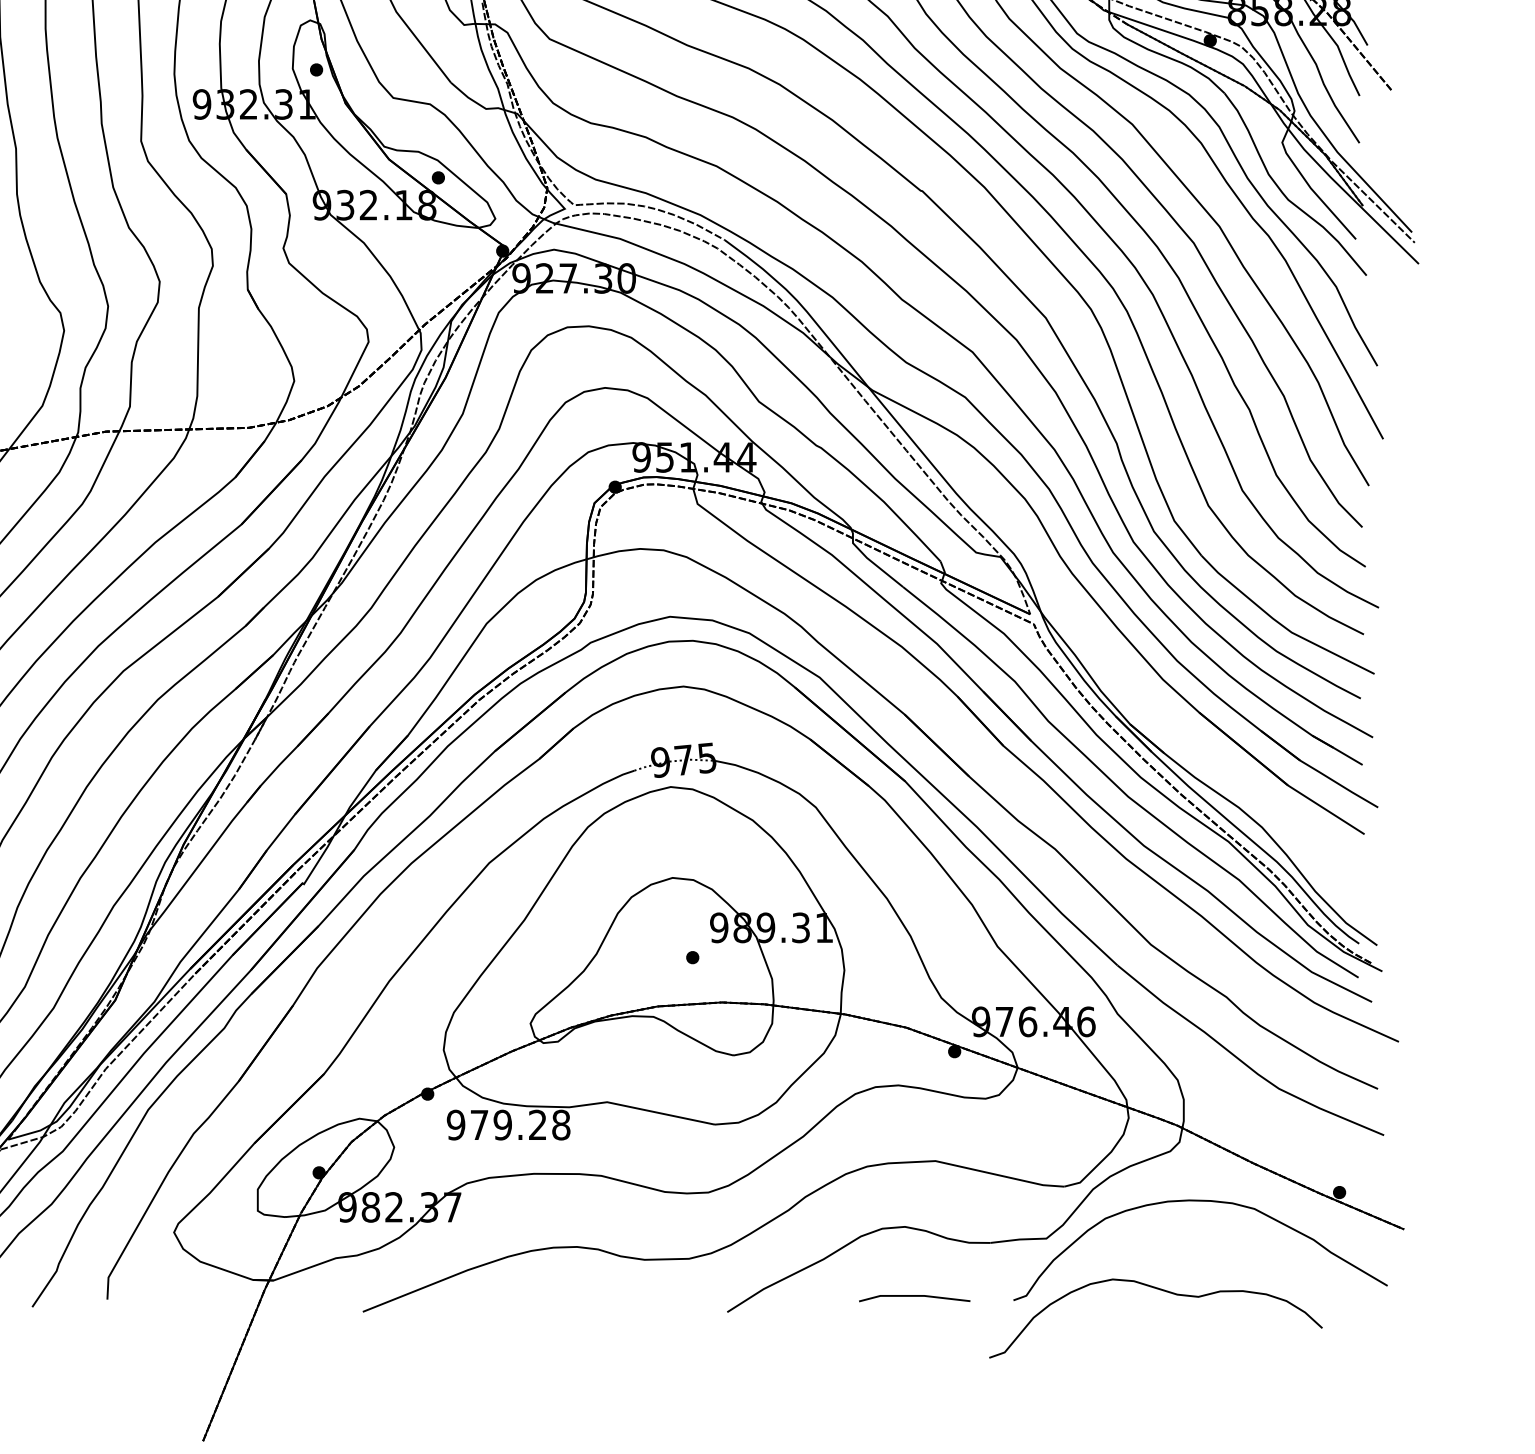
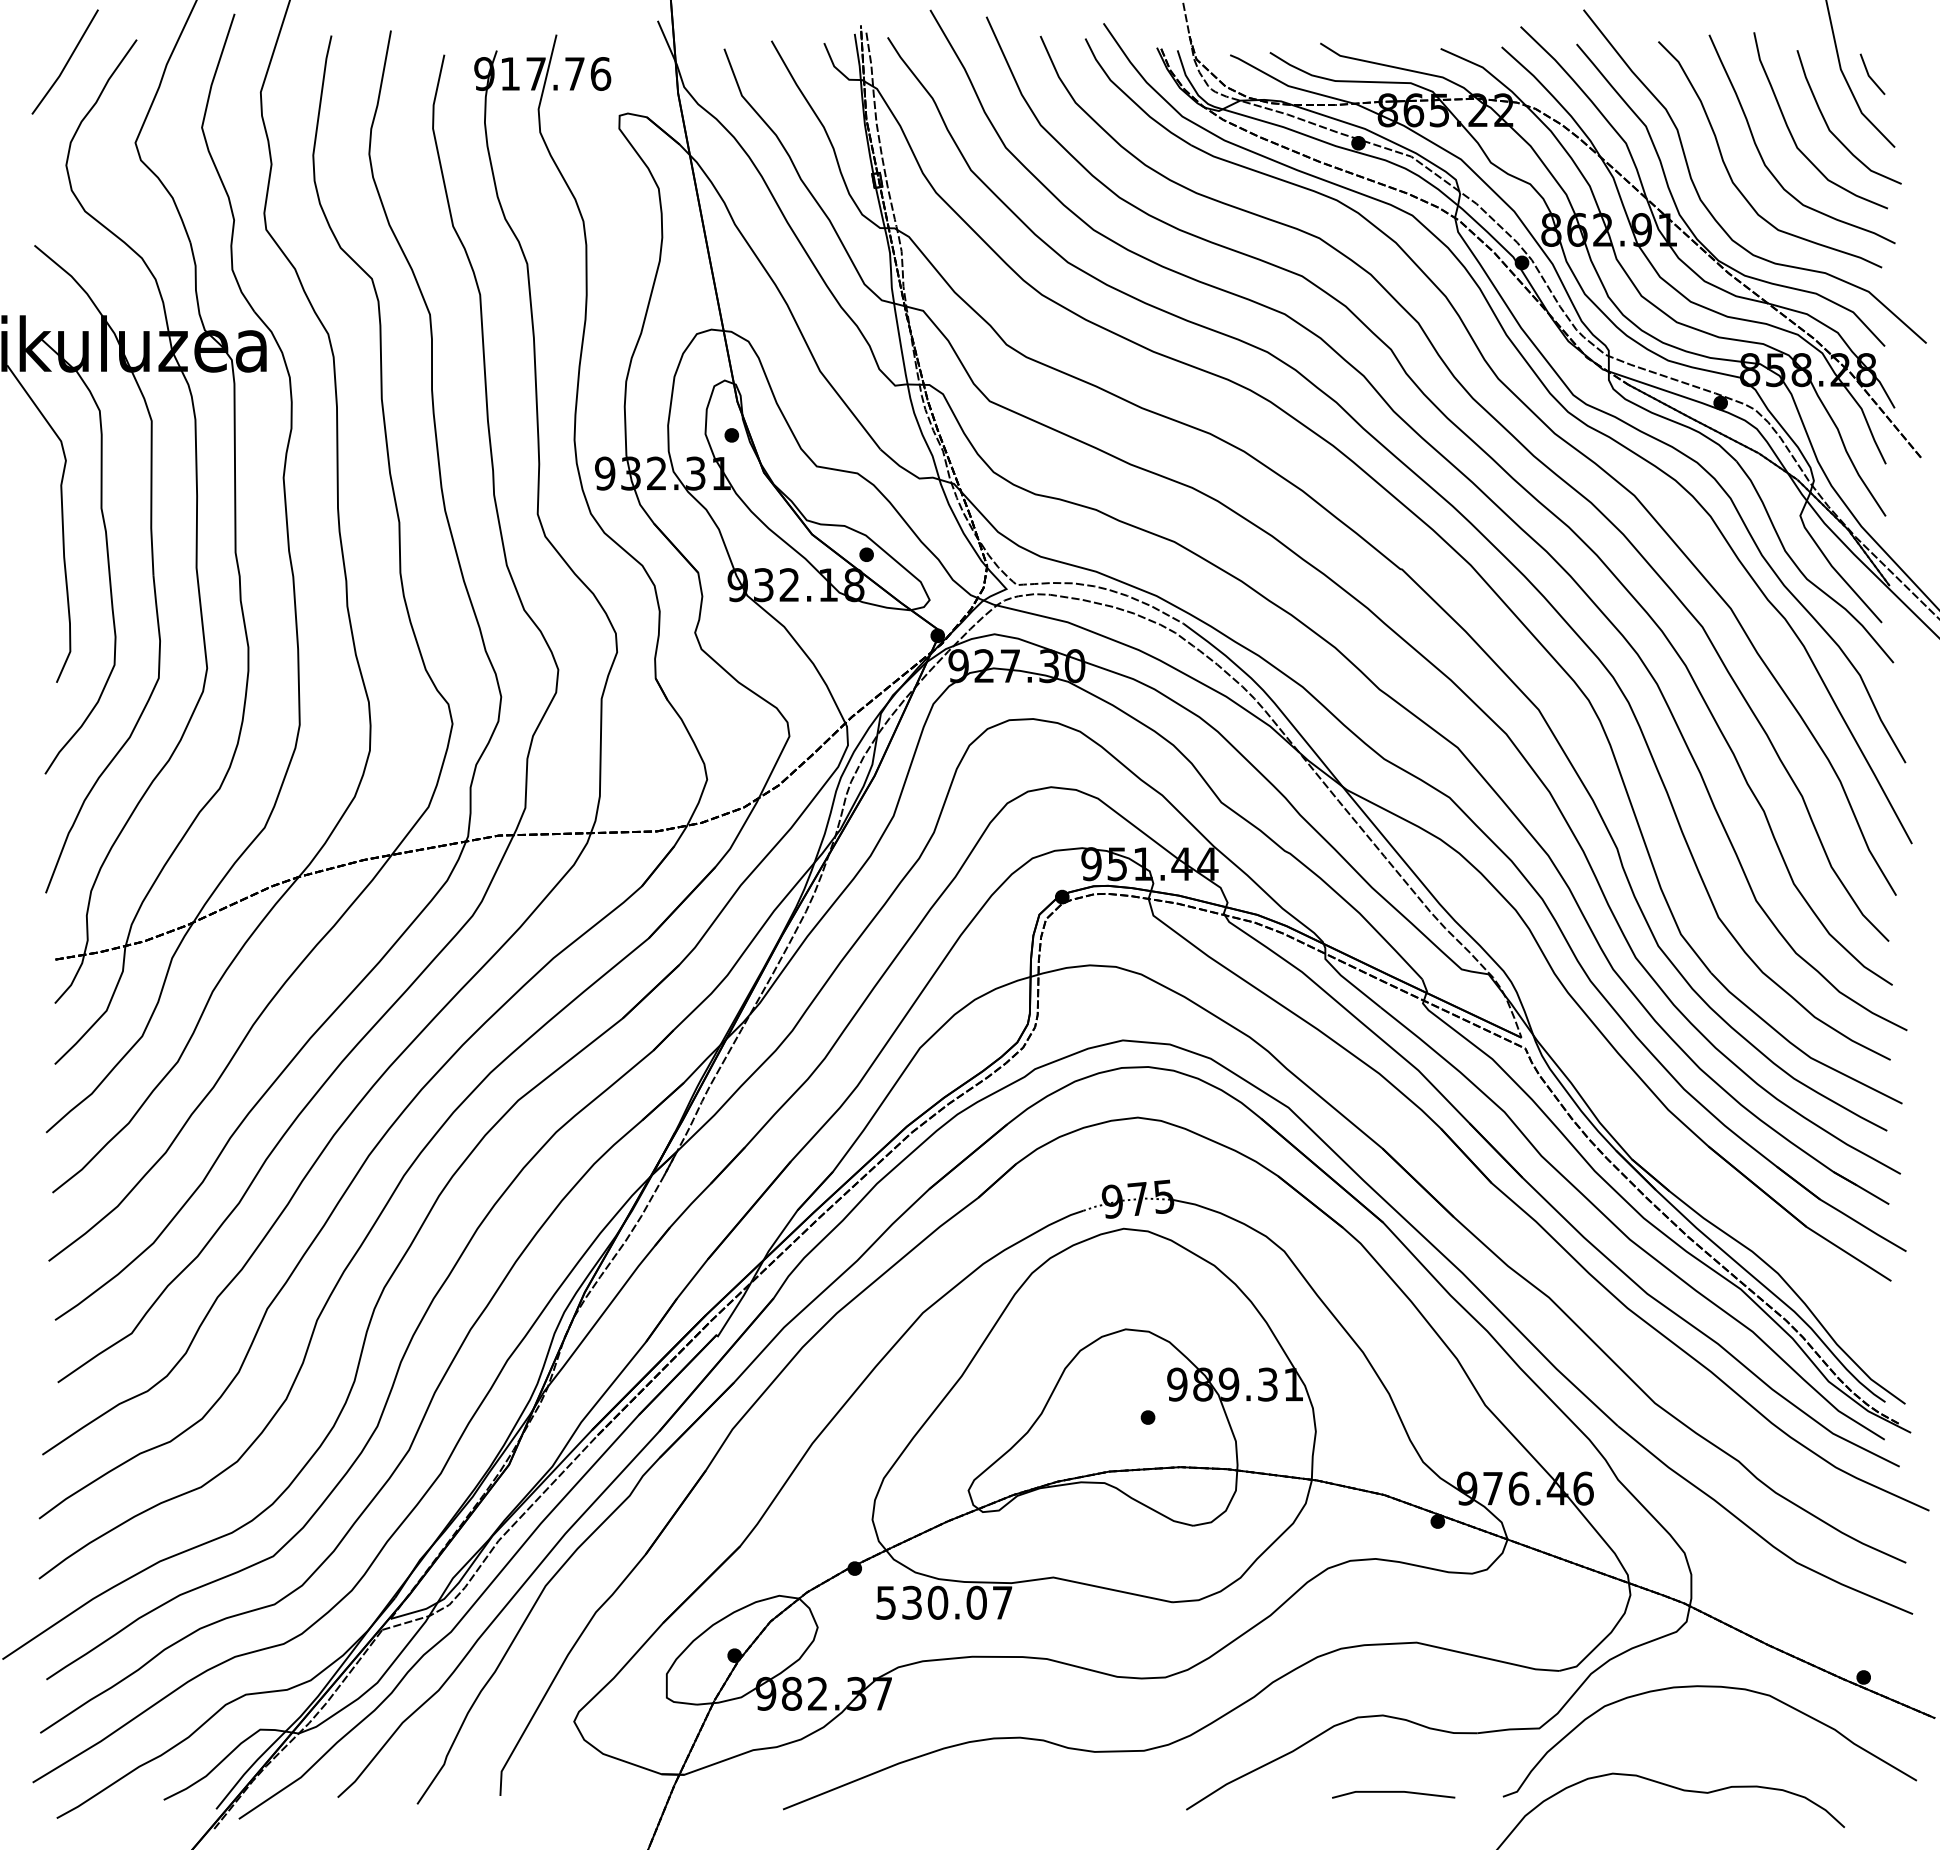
text: (508, 1124) -> (944, 1602), 979.28 -> 530.07

